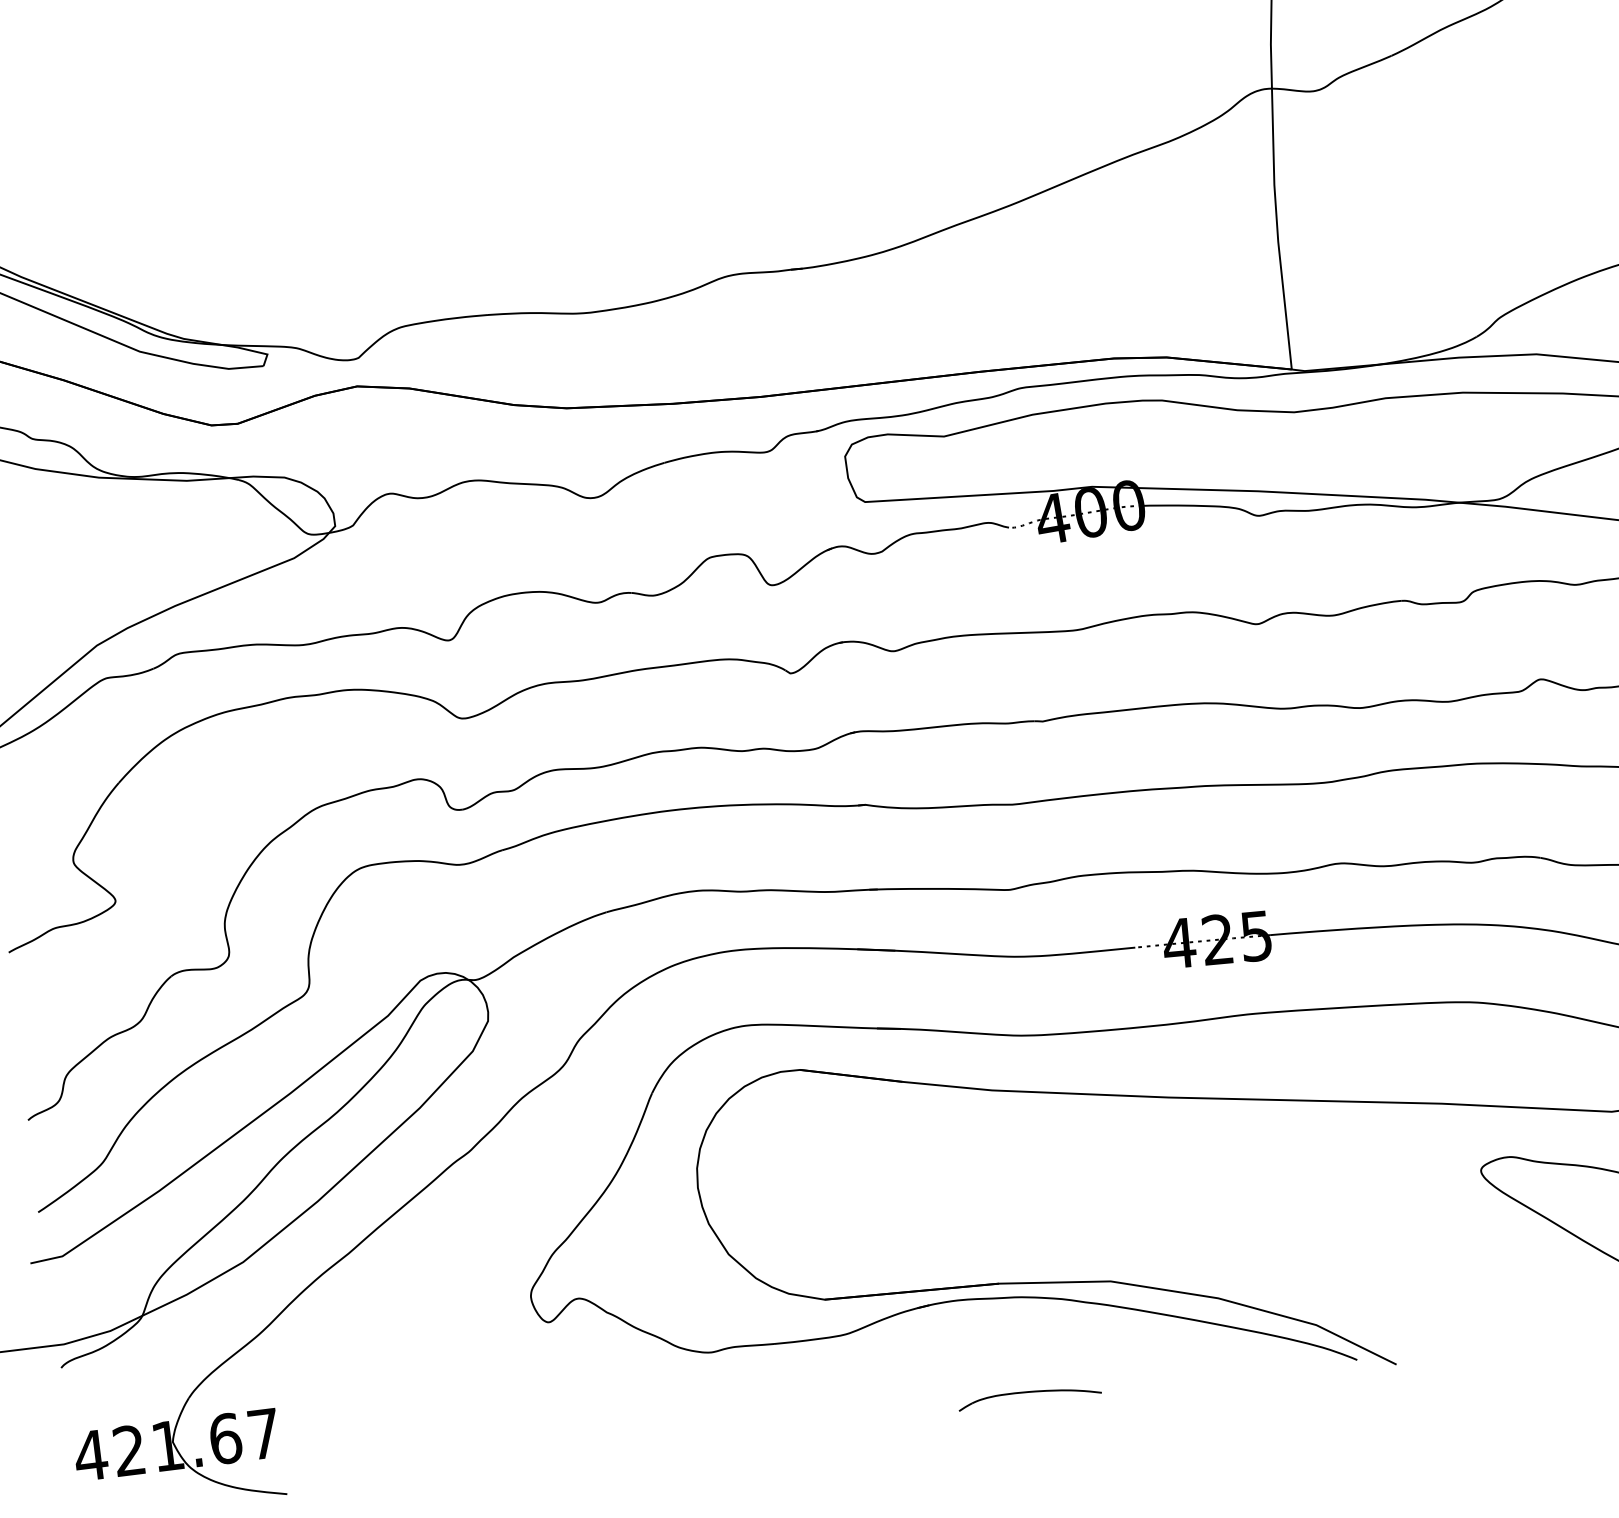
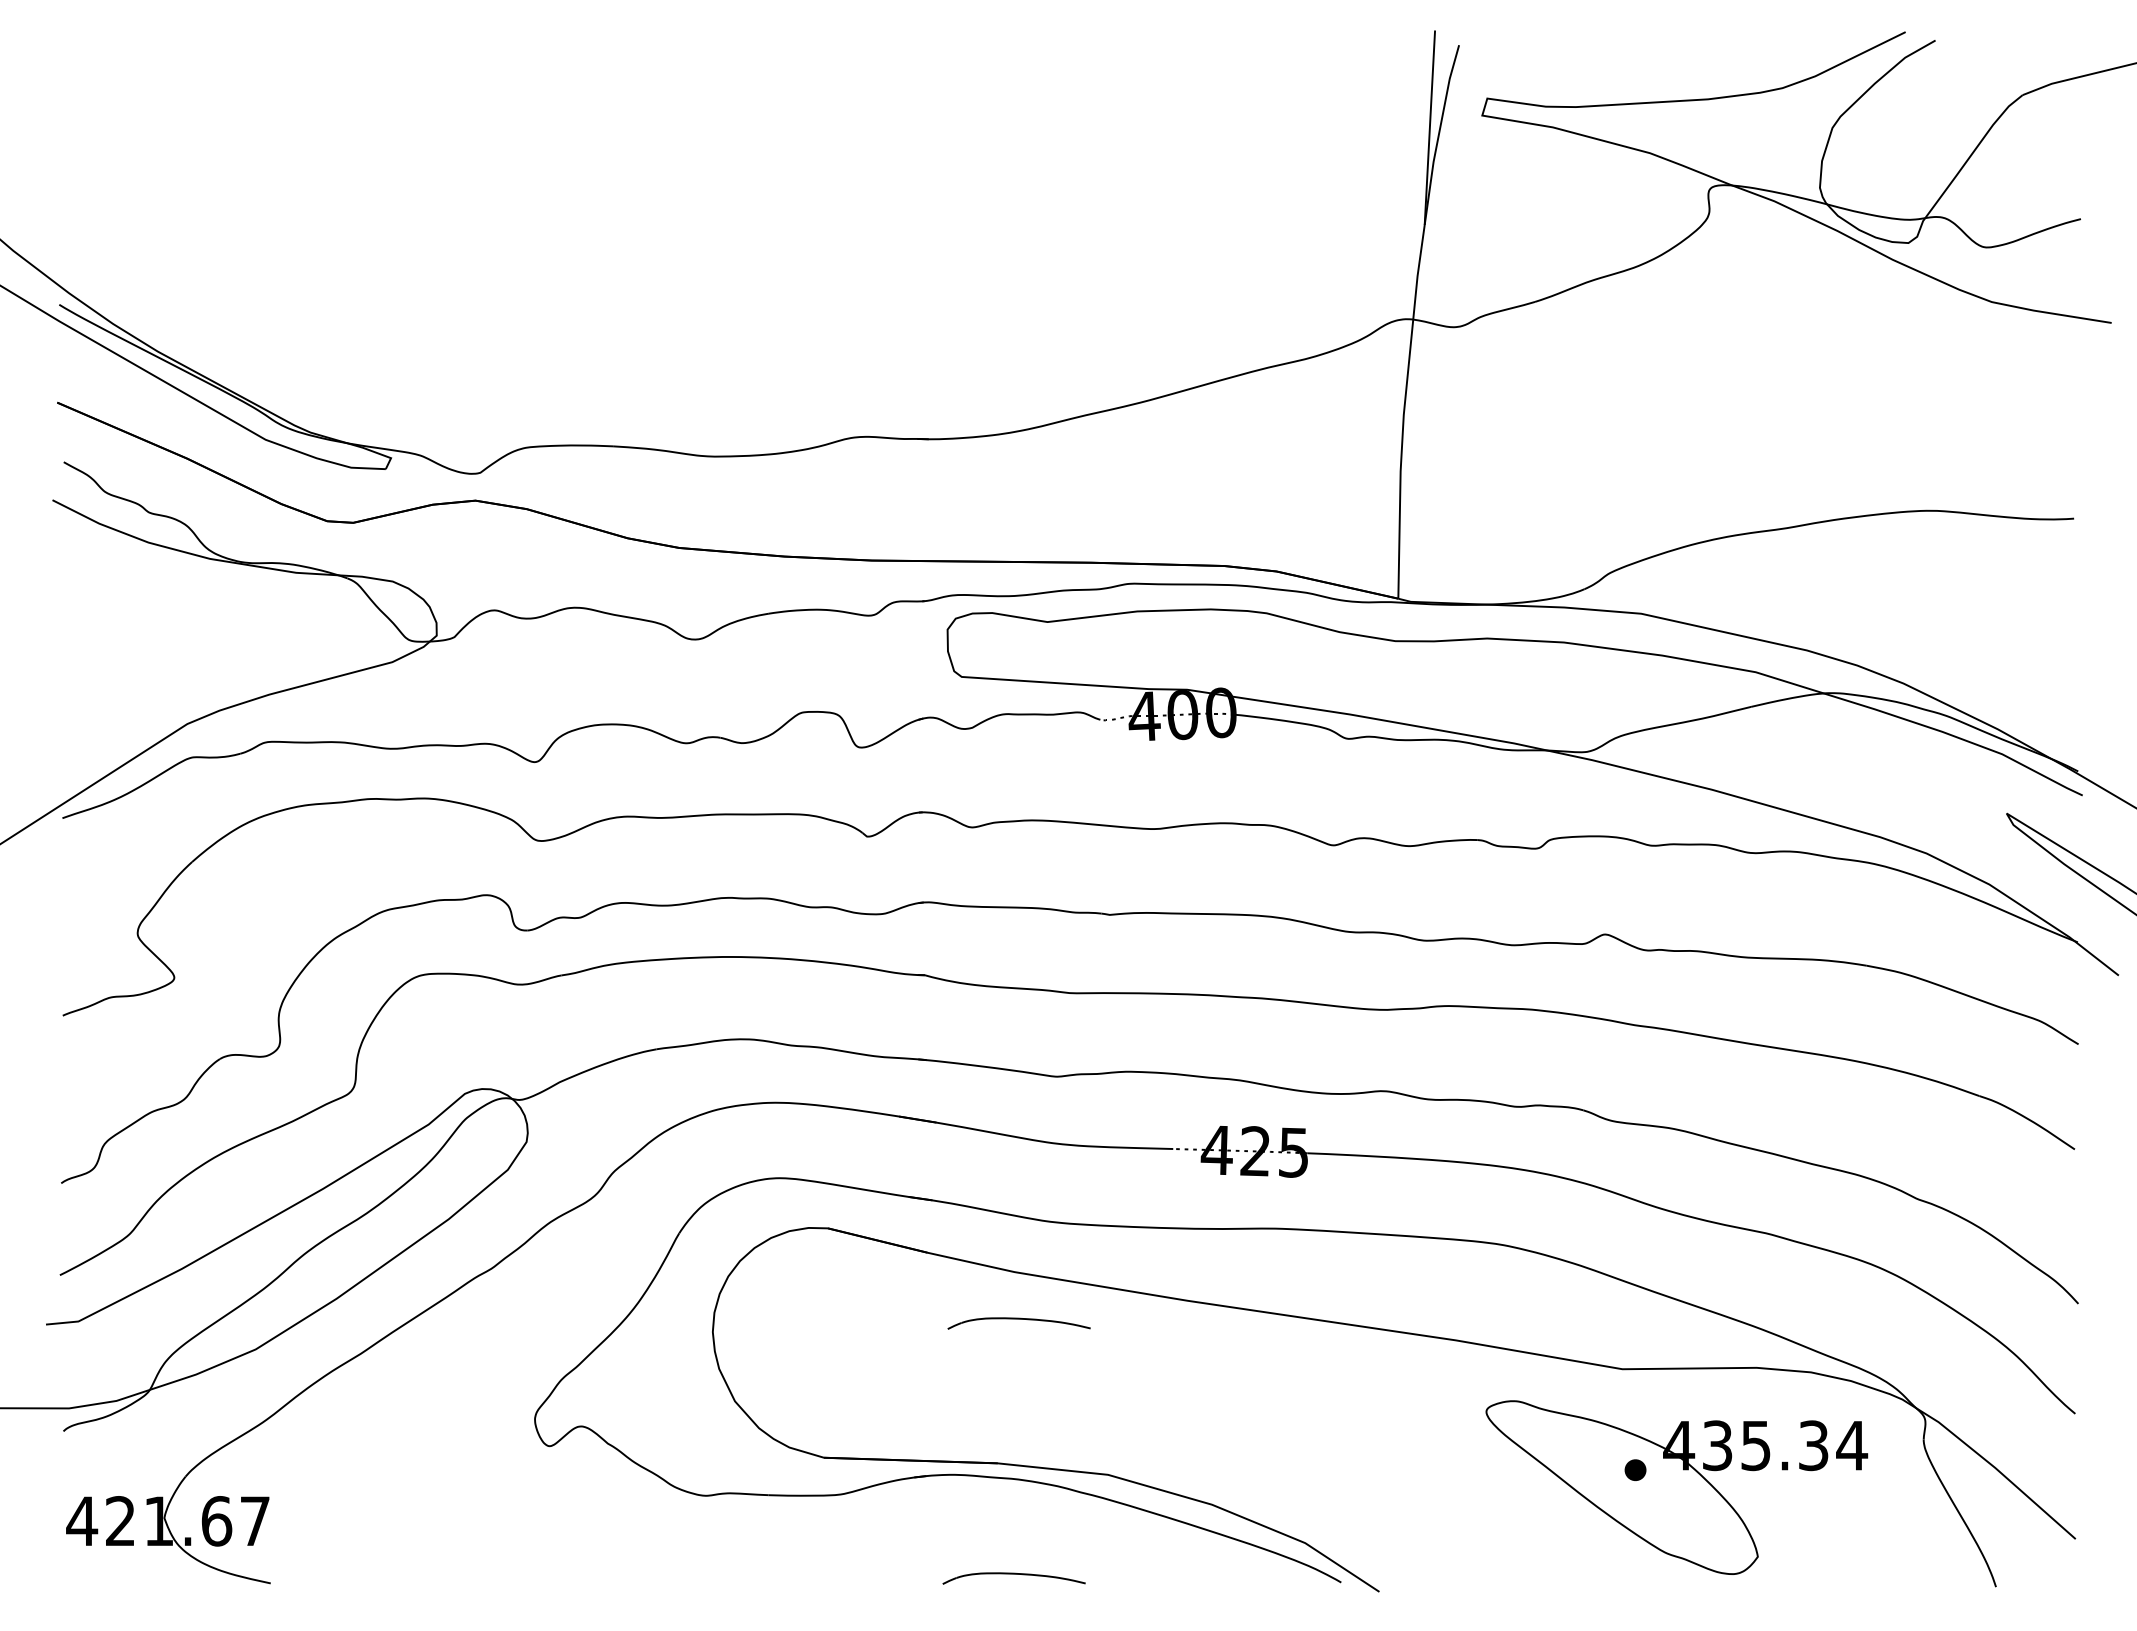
part: (1002, 1141) -> (1018, 1323), added

